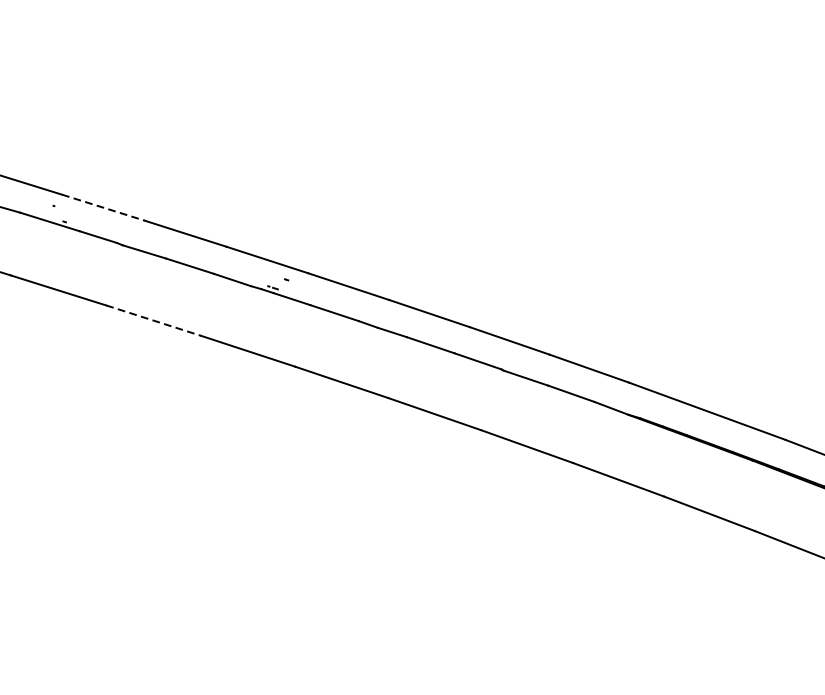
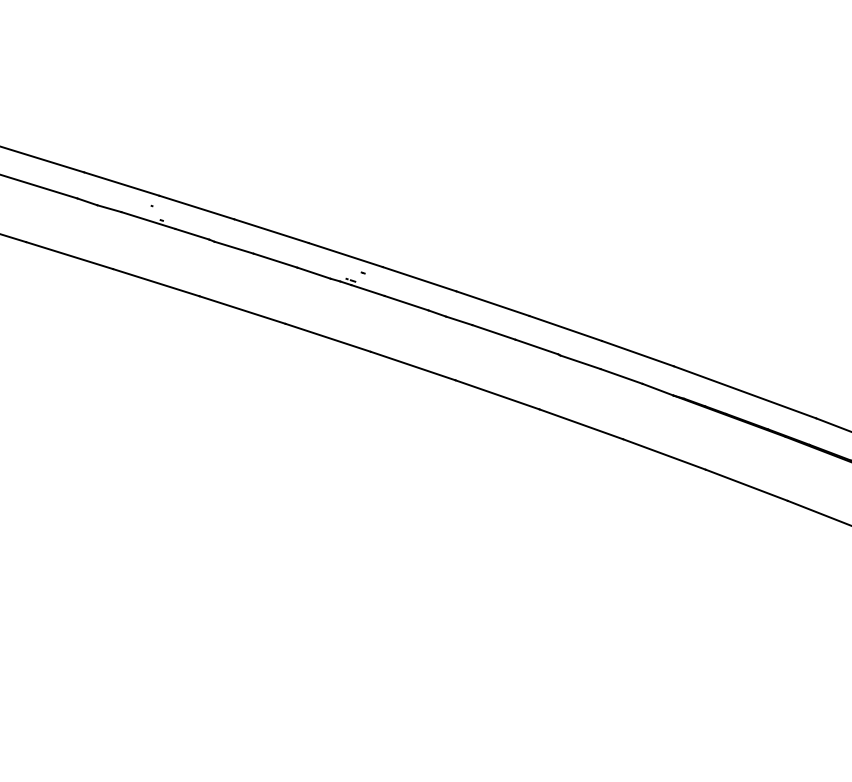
line: (104, 207) -> (197, 207), dashed -> solid
line: (154, 321) -> (243, 310), dashed -> solid

